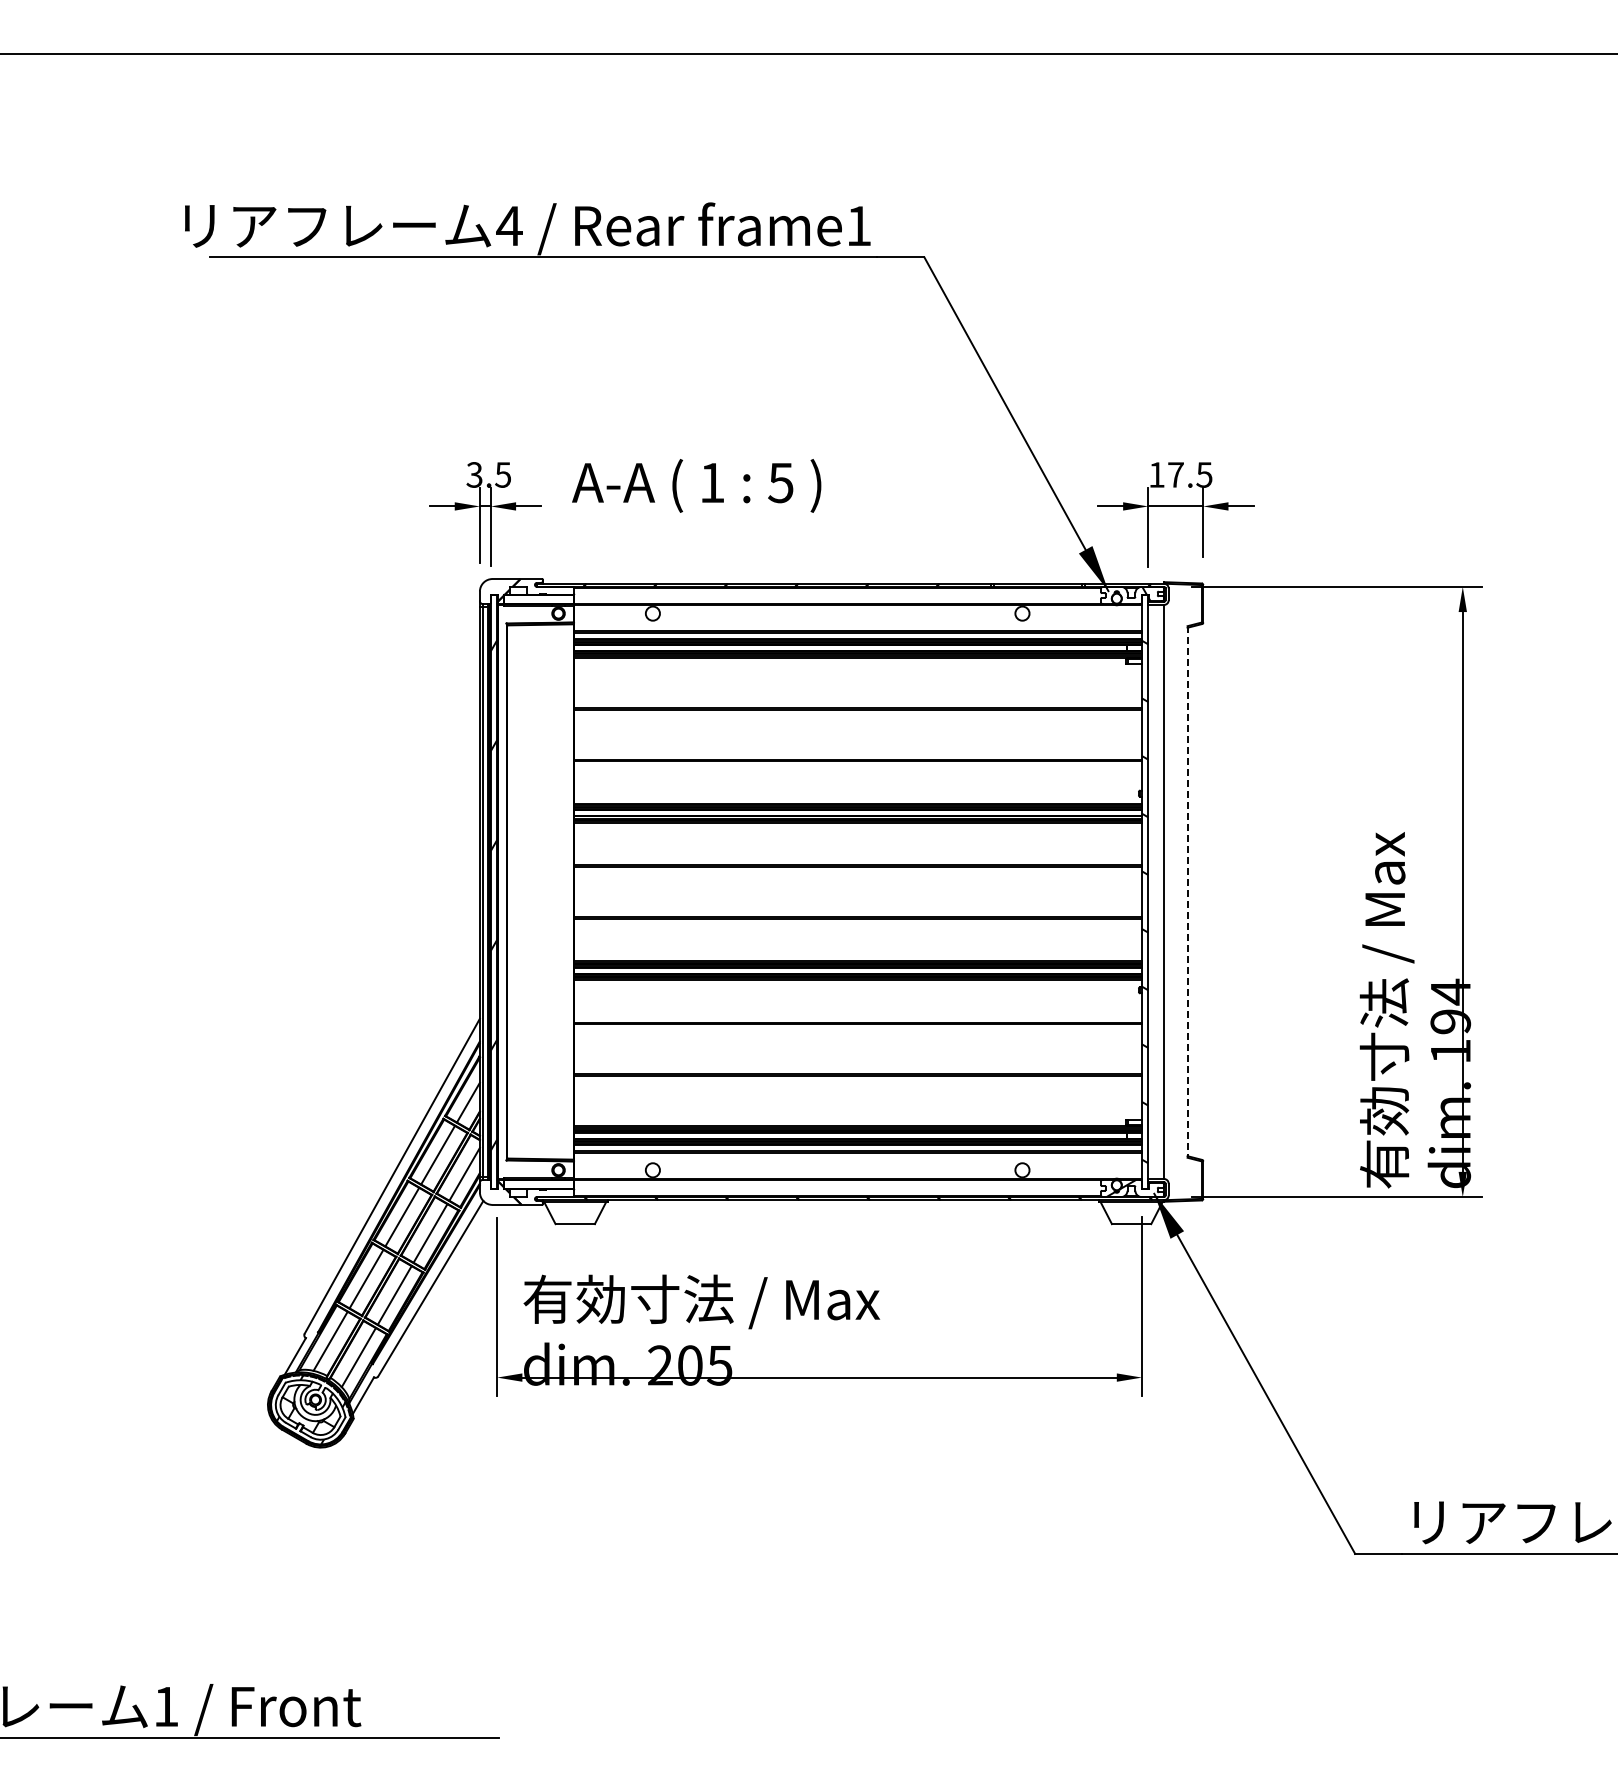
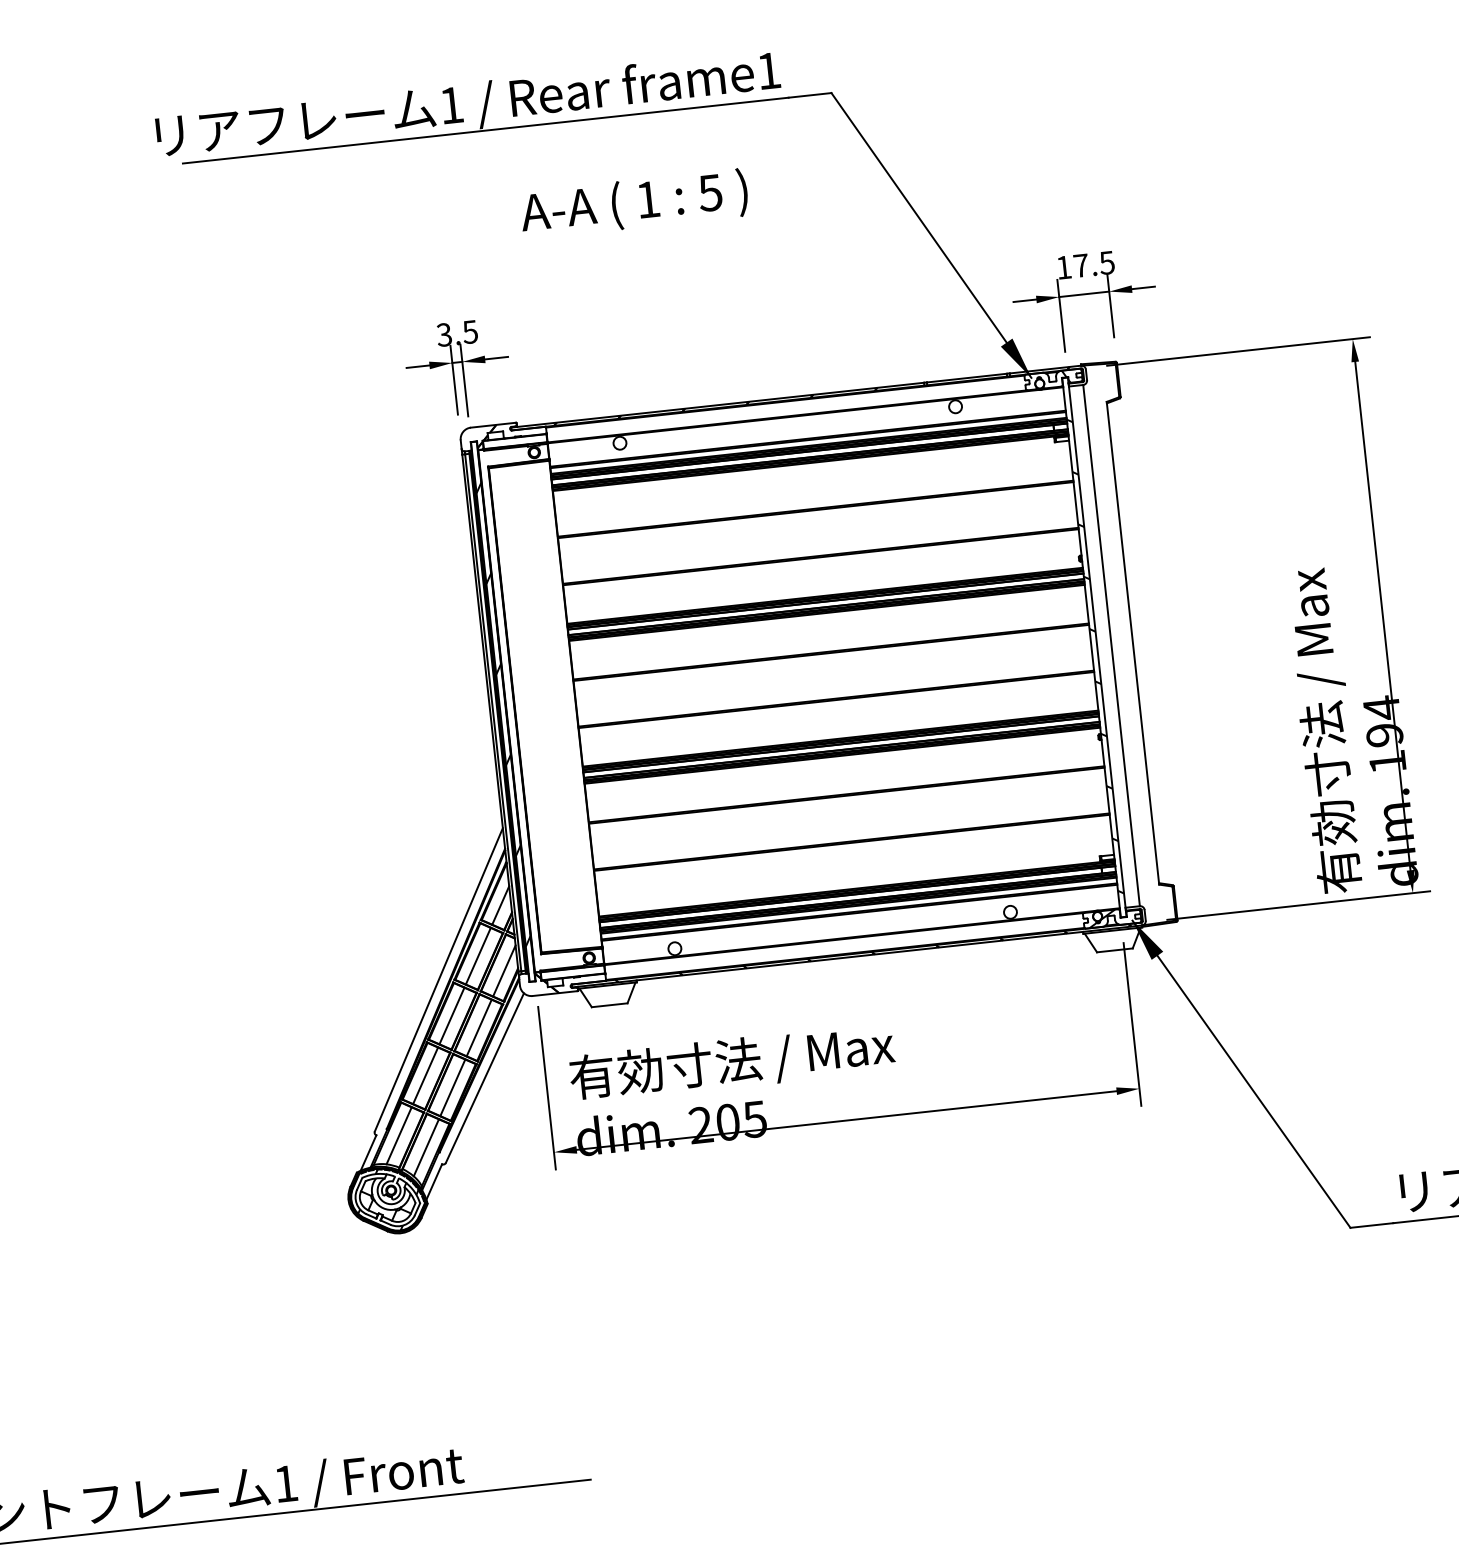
text: (509, 225) -> (451, 104), 4 -> 1
text: (696, 485) -> (634, 203), moved
line: (1187, 891) -> (1132, 642), dashed -> solid

